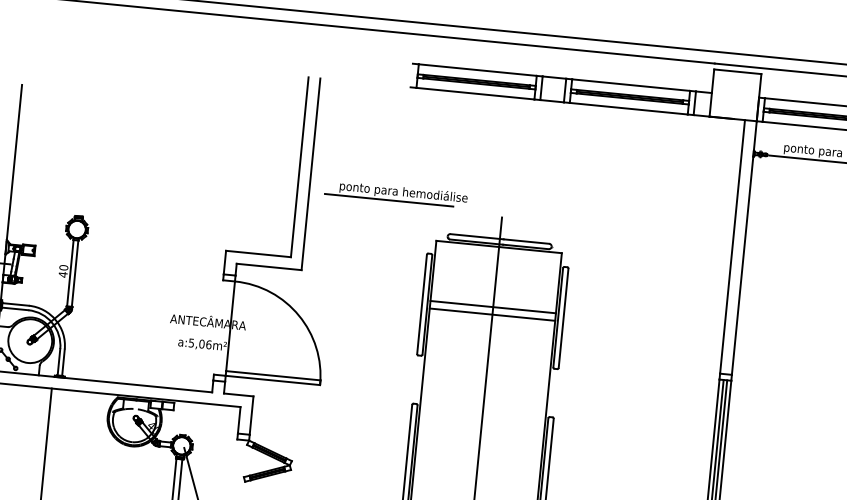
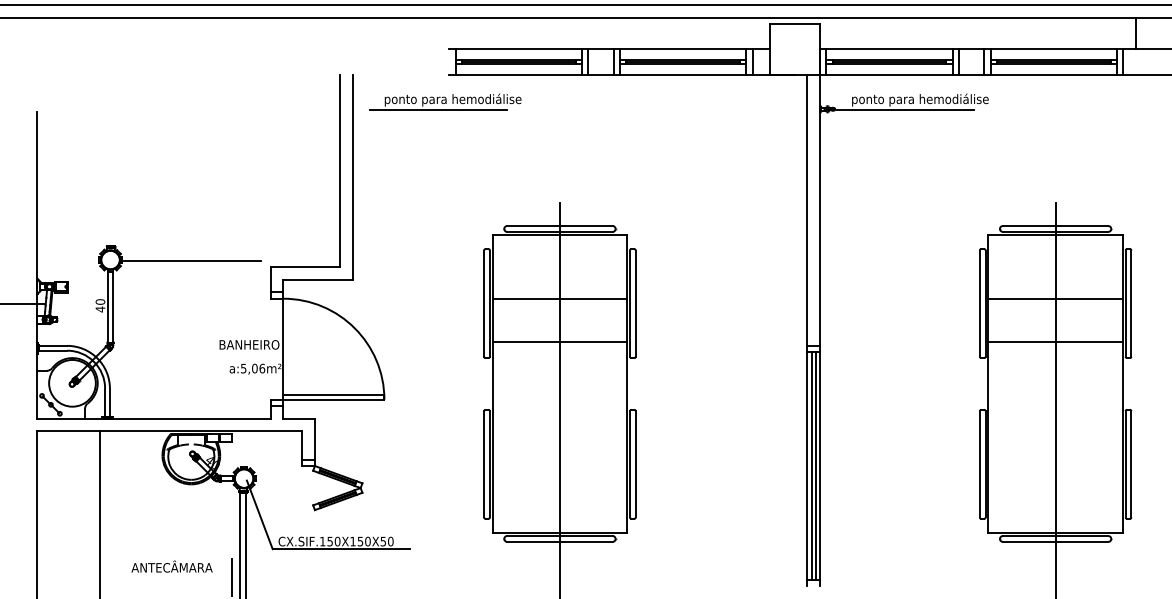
part: (396, 193) -> (445, 101), moved
line: (153, 237) -> (192, 260), added
line: (492, 314) -> (559, 342), moved
text: (207, 321) -> (258, 343), ANTECÂMARA -> BANHEIRO

